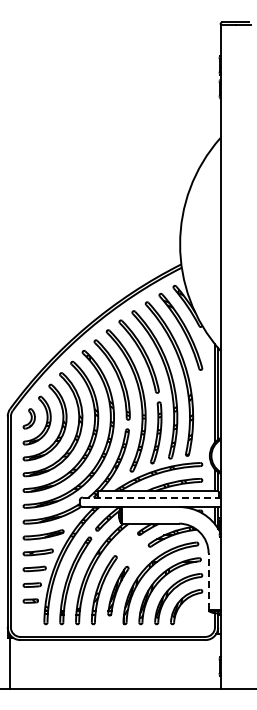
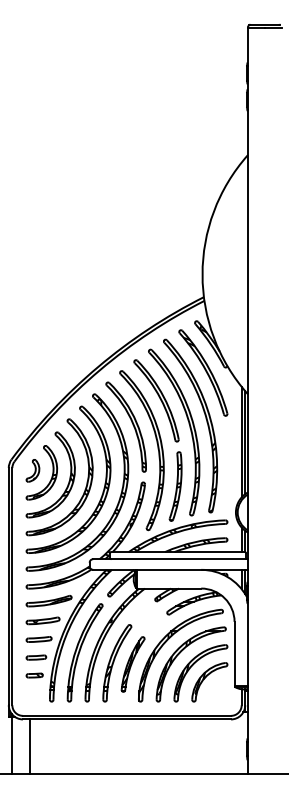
line: (151, 497) -> (170, 559), dashed -> solid
line: (208, 581) -> (234, 653), dashed -> solid
line: (26, 664) -> (29, 746), added

